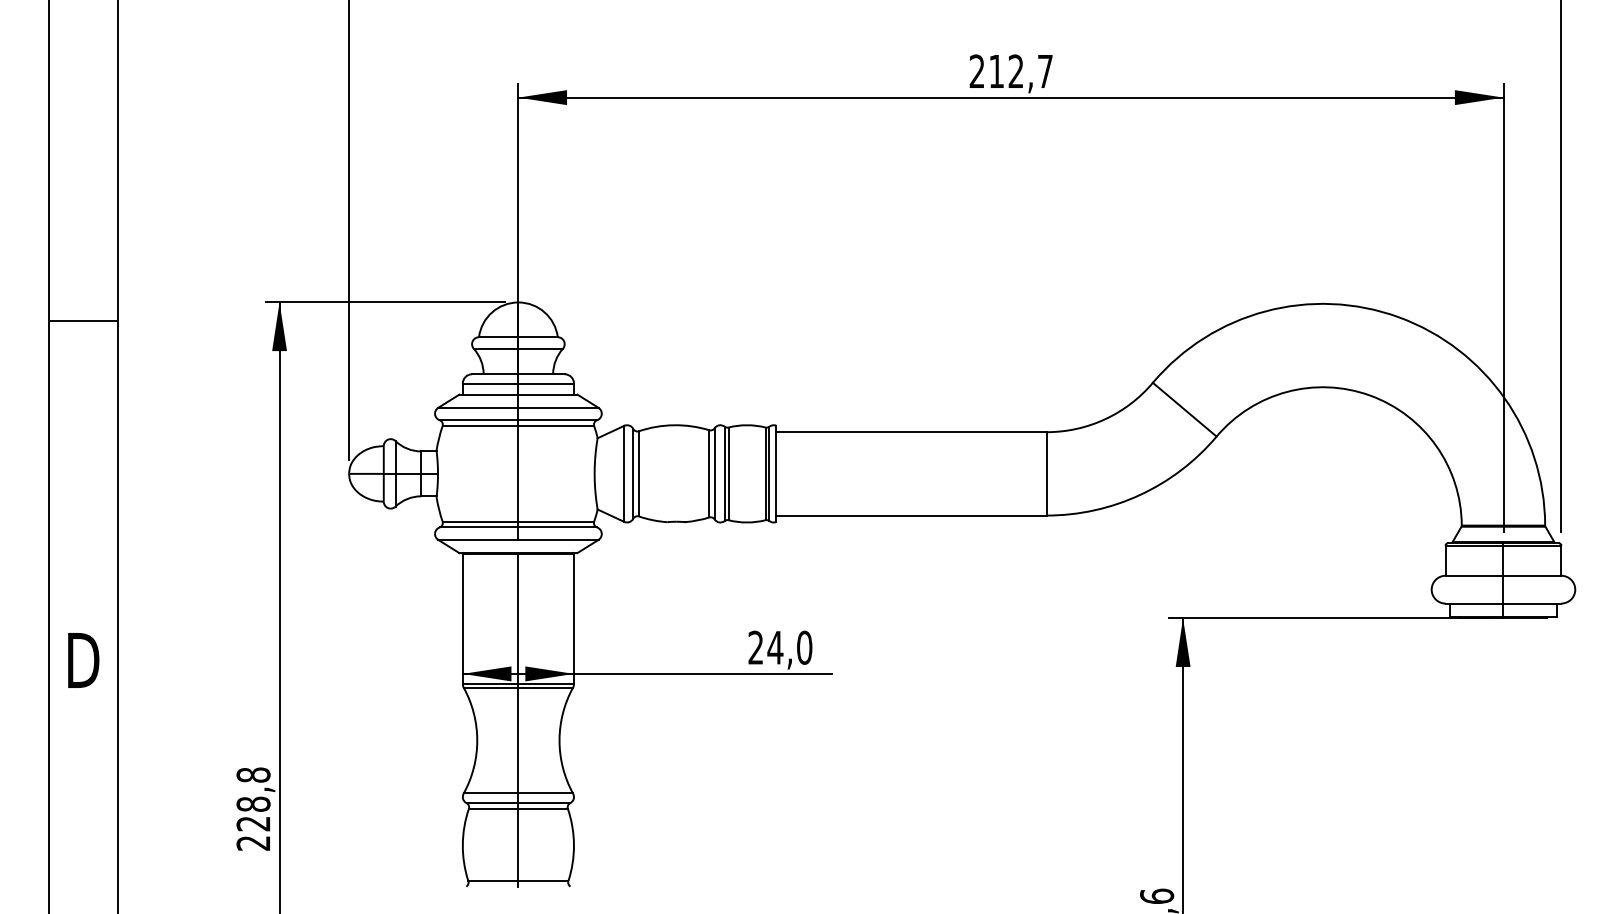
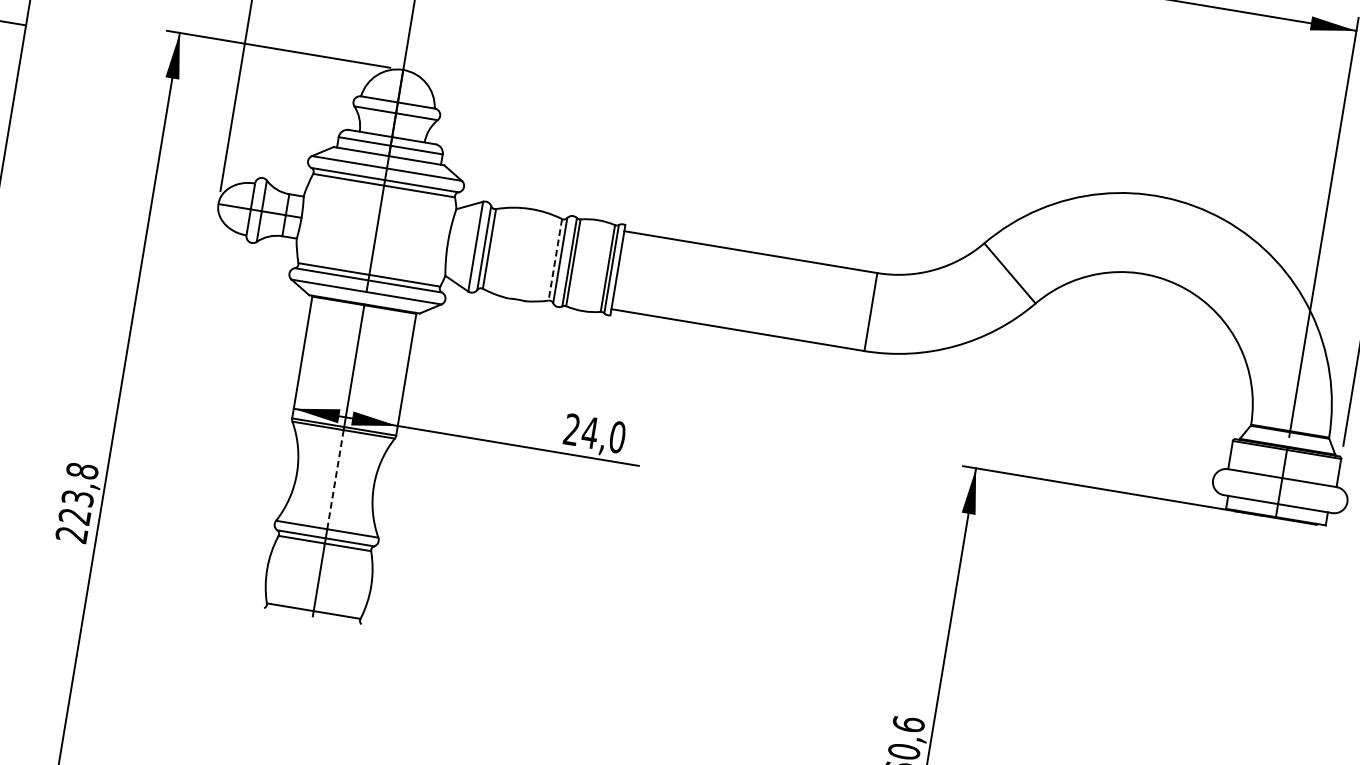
line: (709, 473) -> (555, 259), solid -> dashed
line: (518, 740) -> (335, 479), solid -> dashed
text: (253, 803) -> (77, 497), 228,8 -> 223,8

